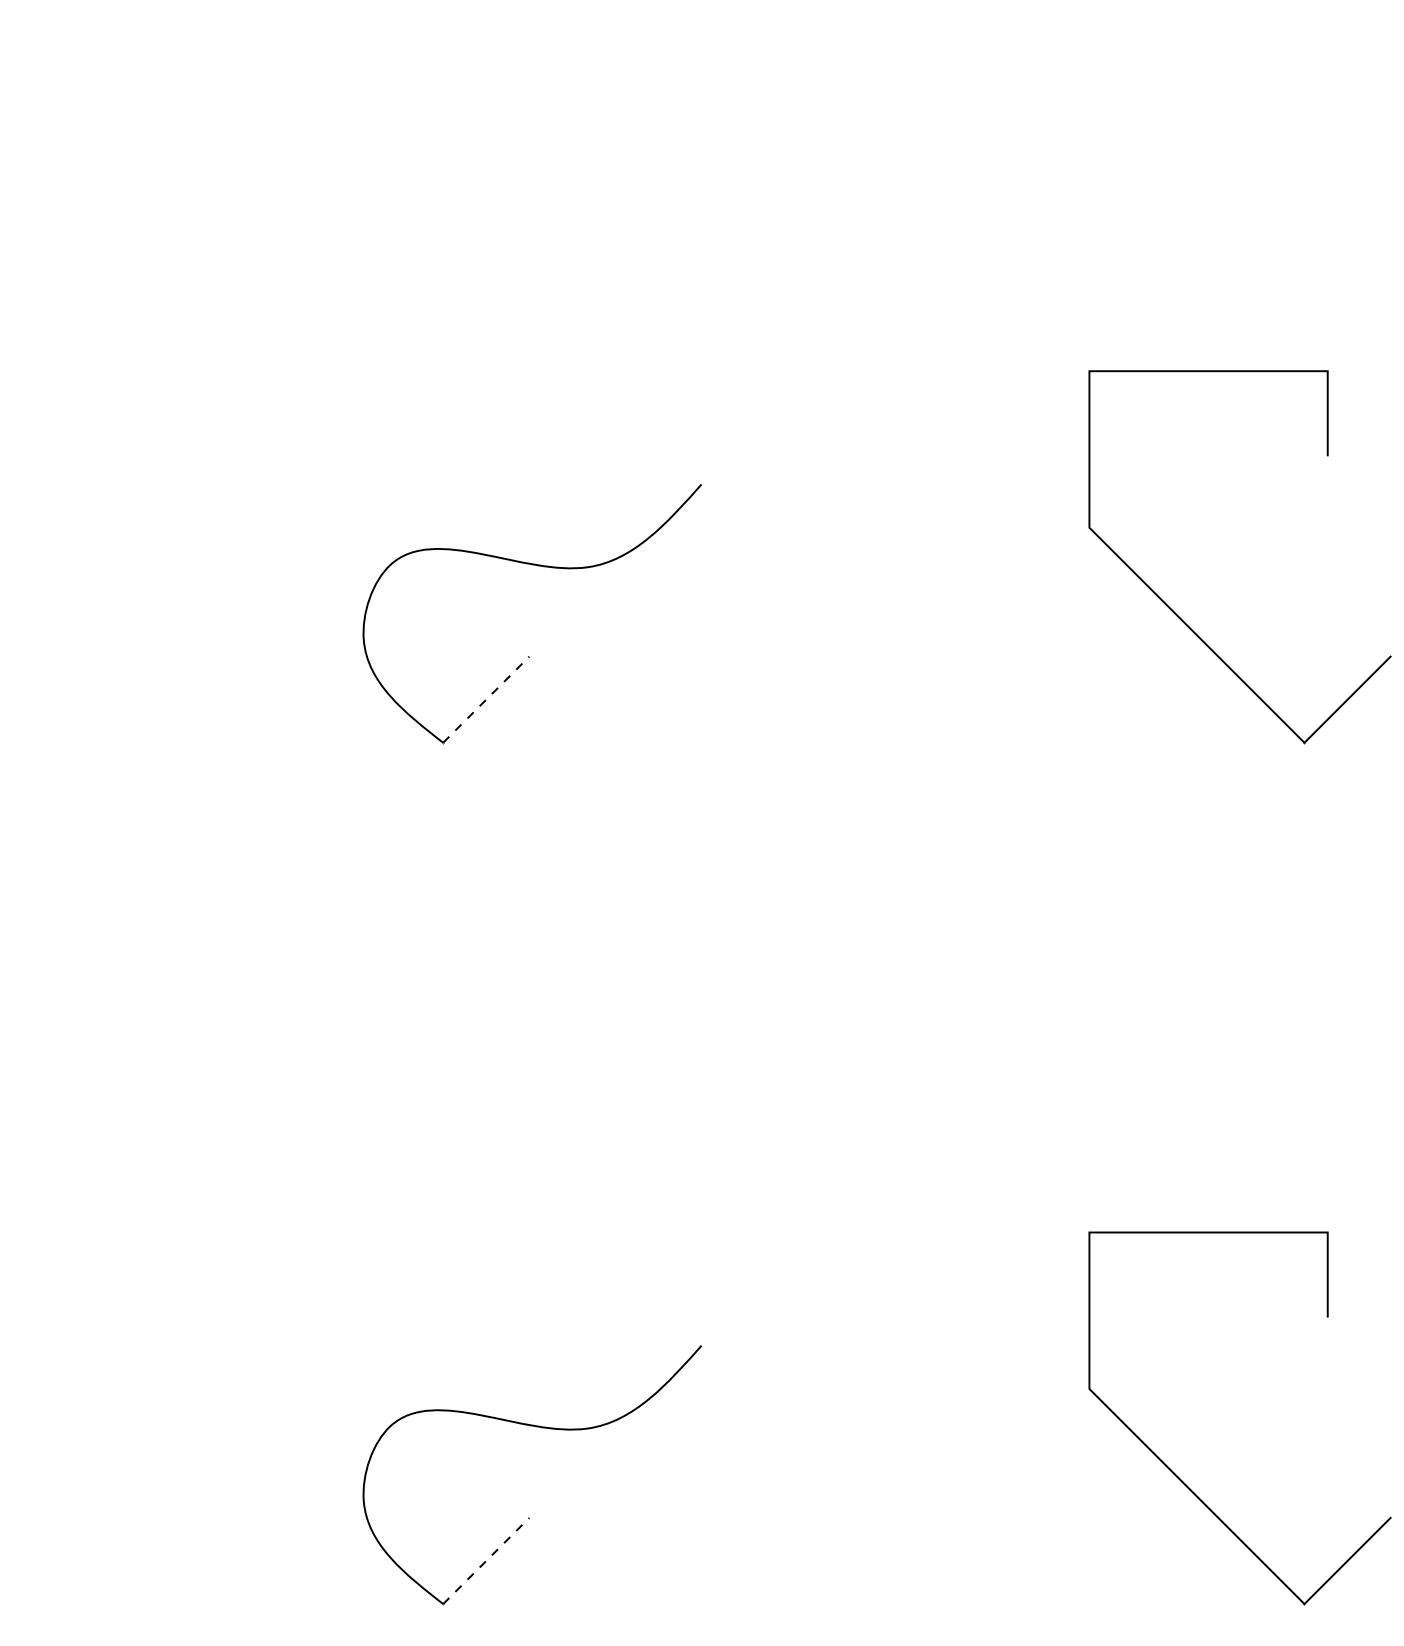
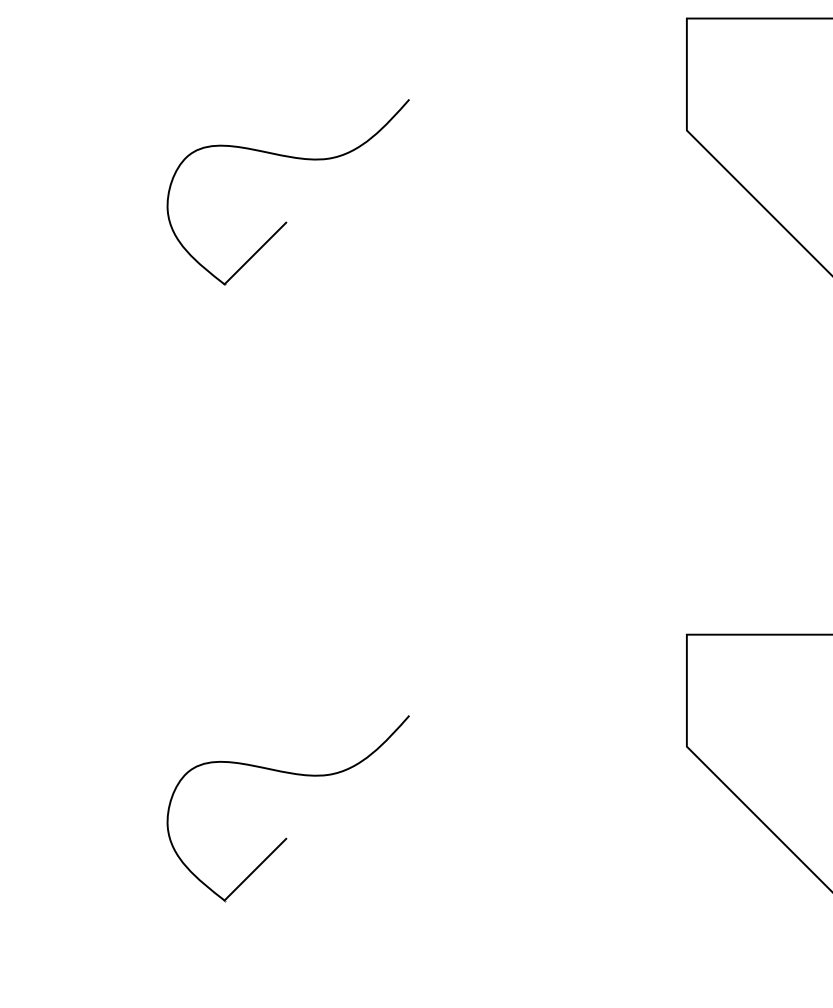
line: (486, 699) -> (255, 253), dashed -> solid
line: (486, 1560) -> (255, 869), dashed -> solid

